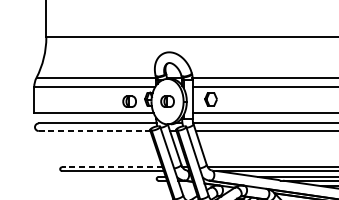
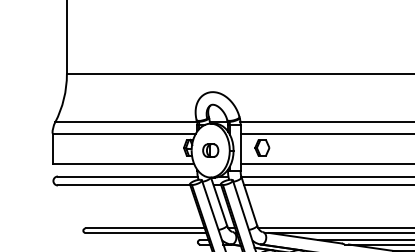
part: (129, 101) -> (165, 150), removed
line: (94, 131) -> (124, 185), dashed -> solid
line: (112, 167) -> (145, 228), dashed -> solid

